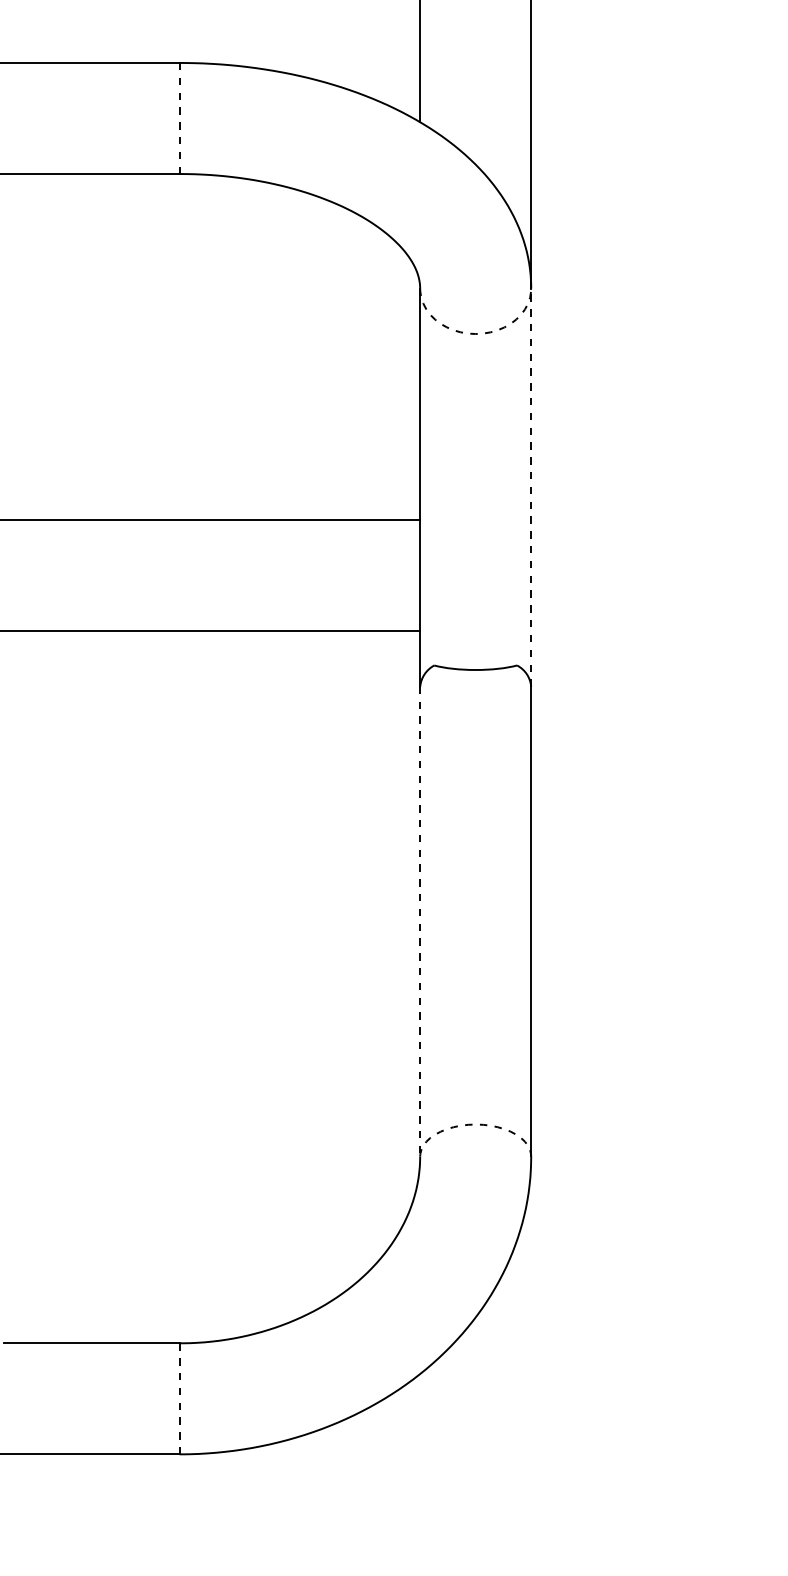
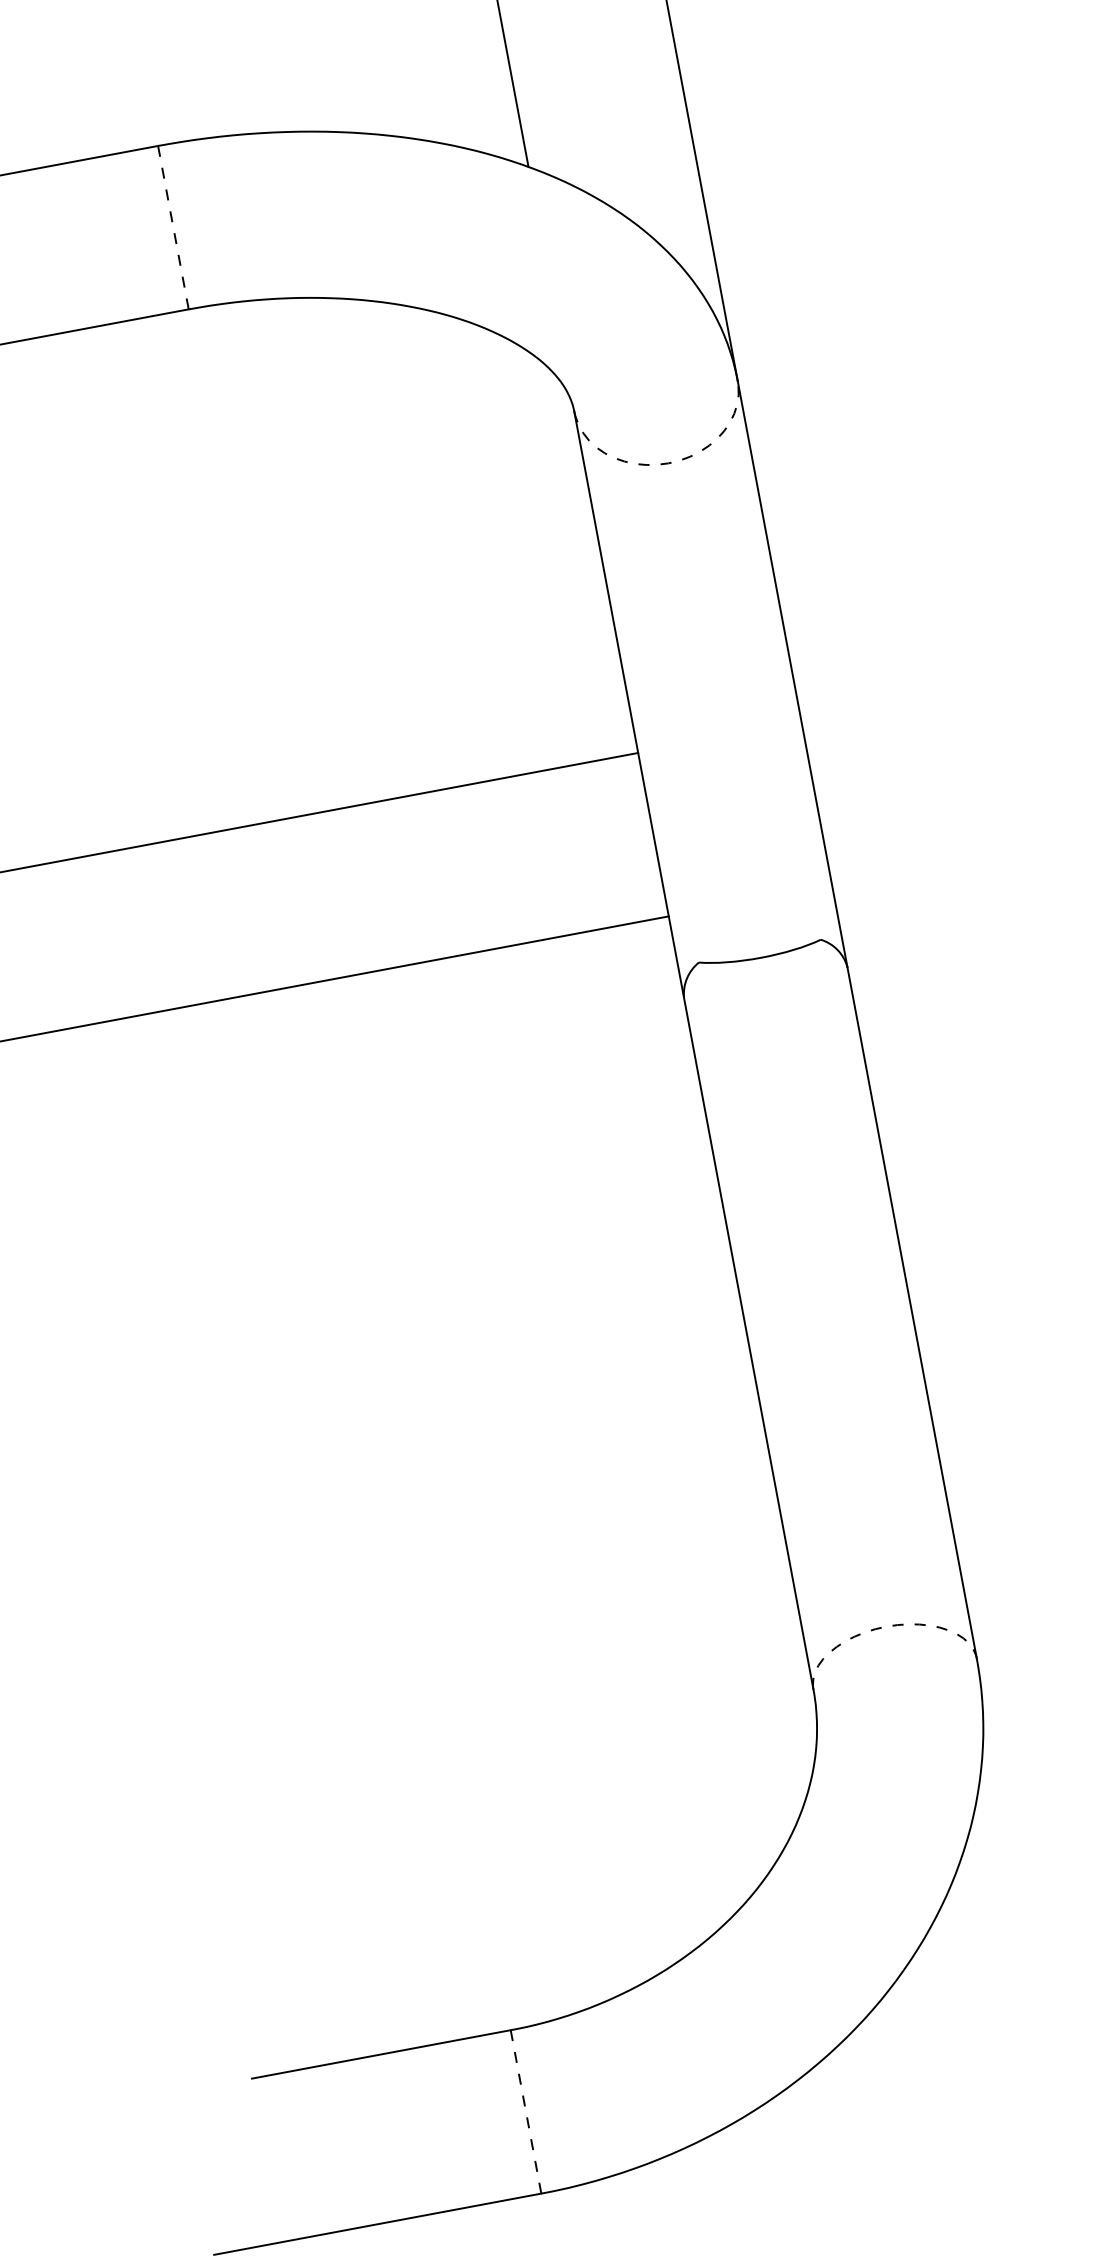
line: (531, 487) -> (792, 673), dashed -> solid
line: (420, 921) -> (749, 1343), dashed -> solid

